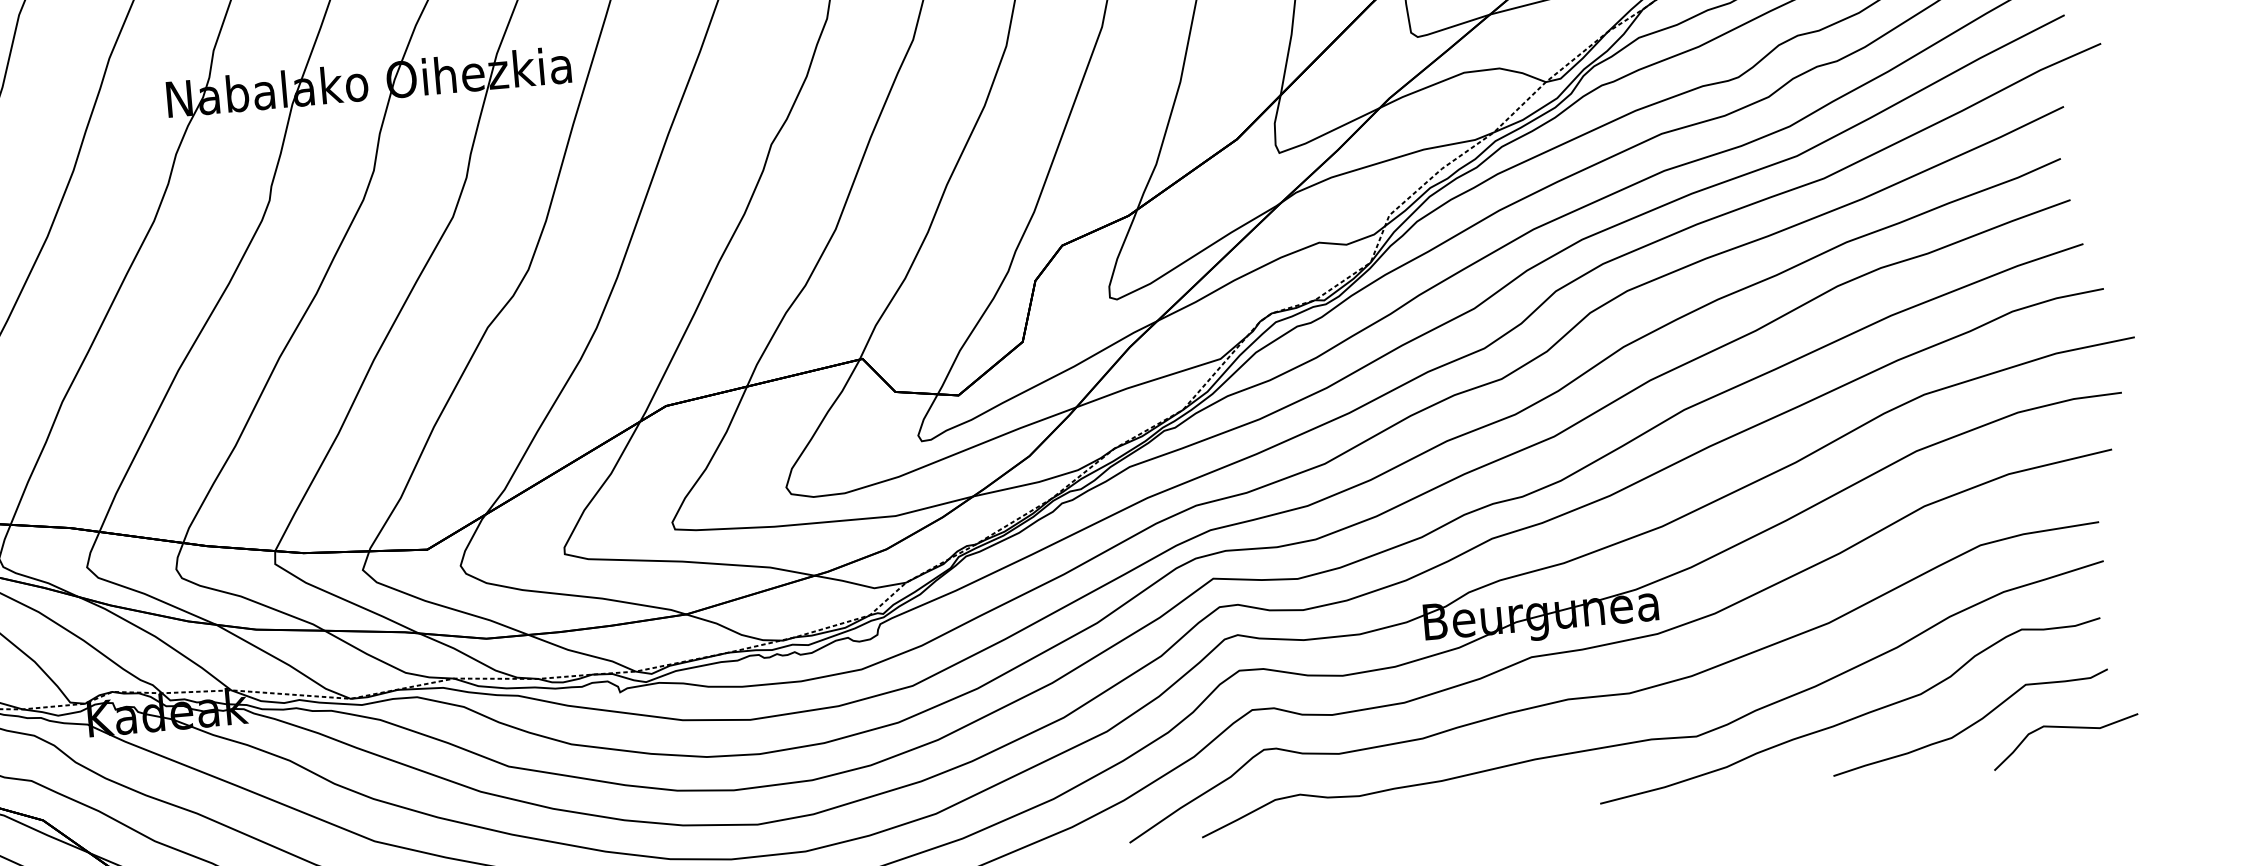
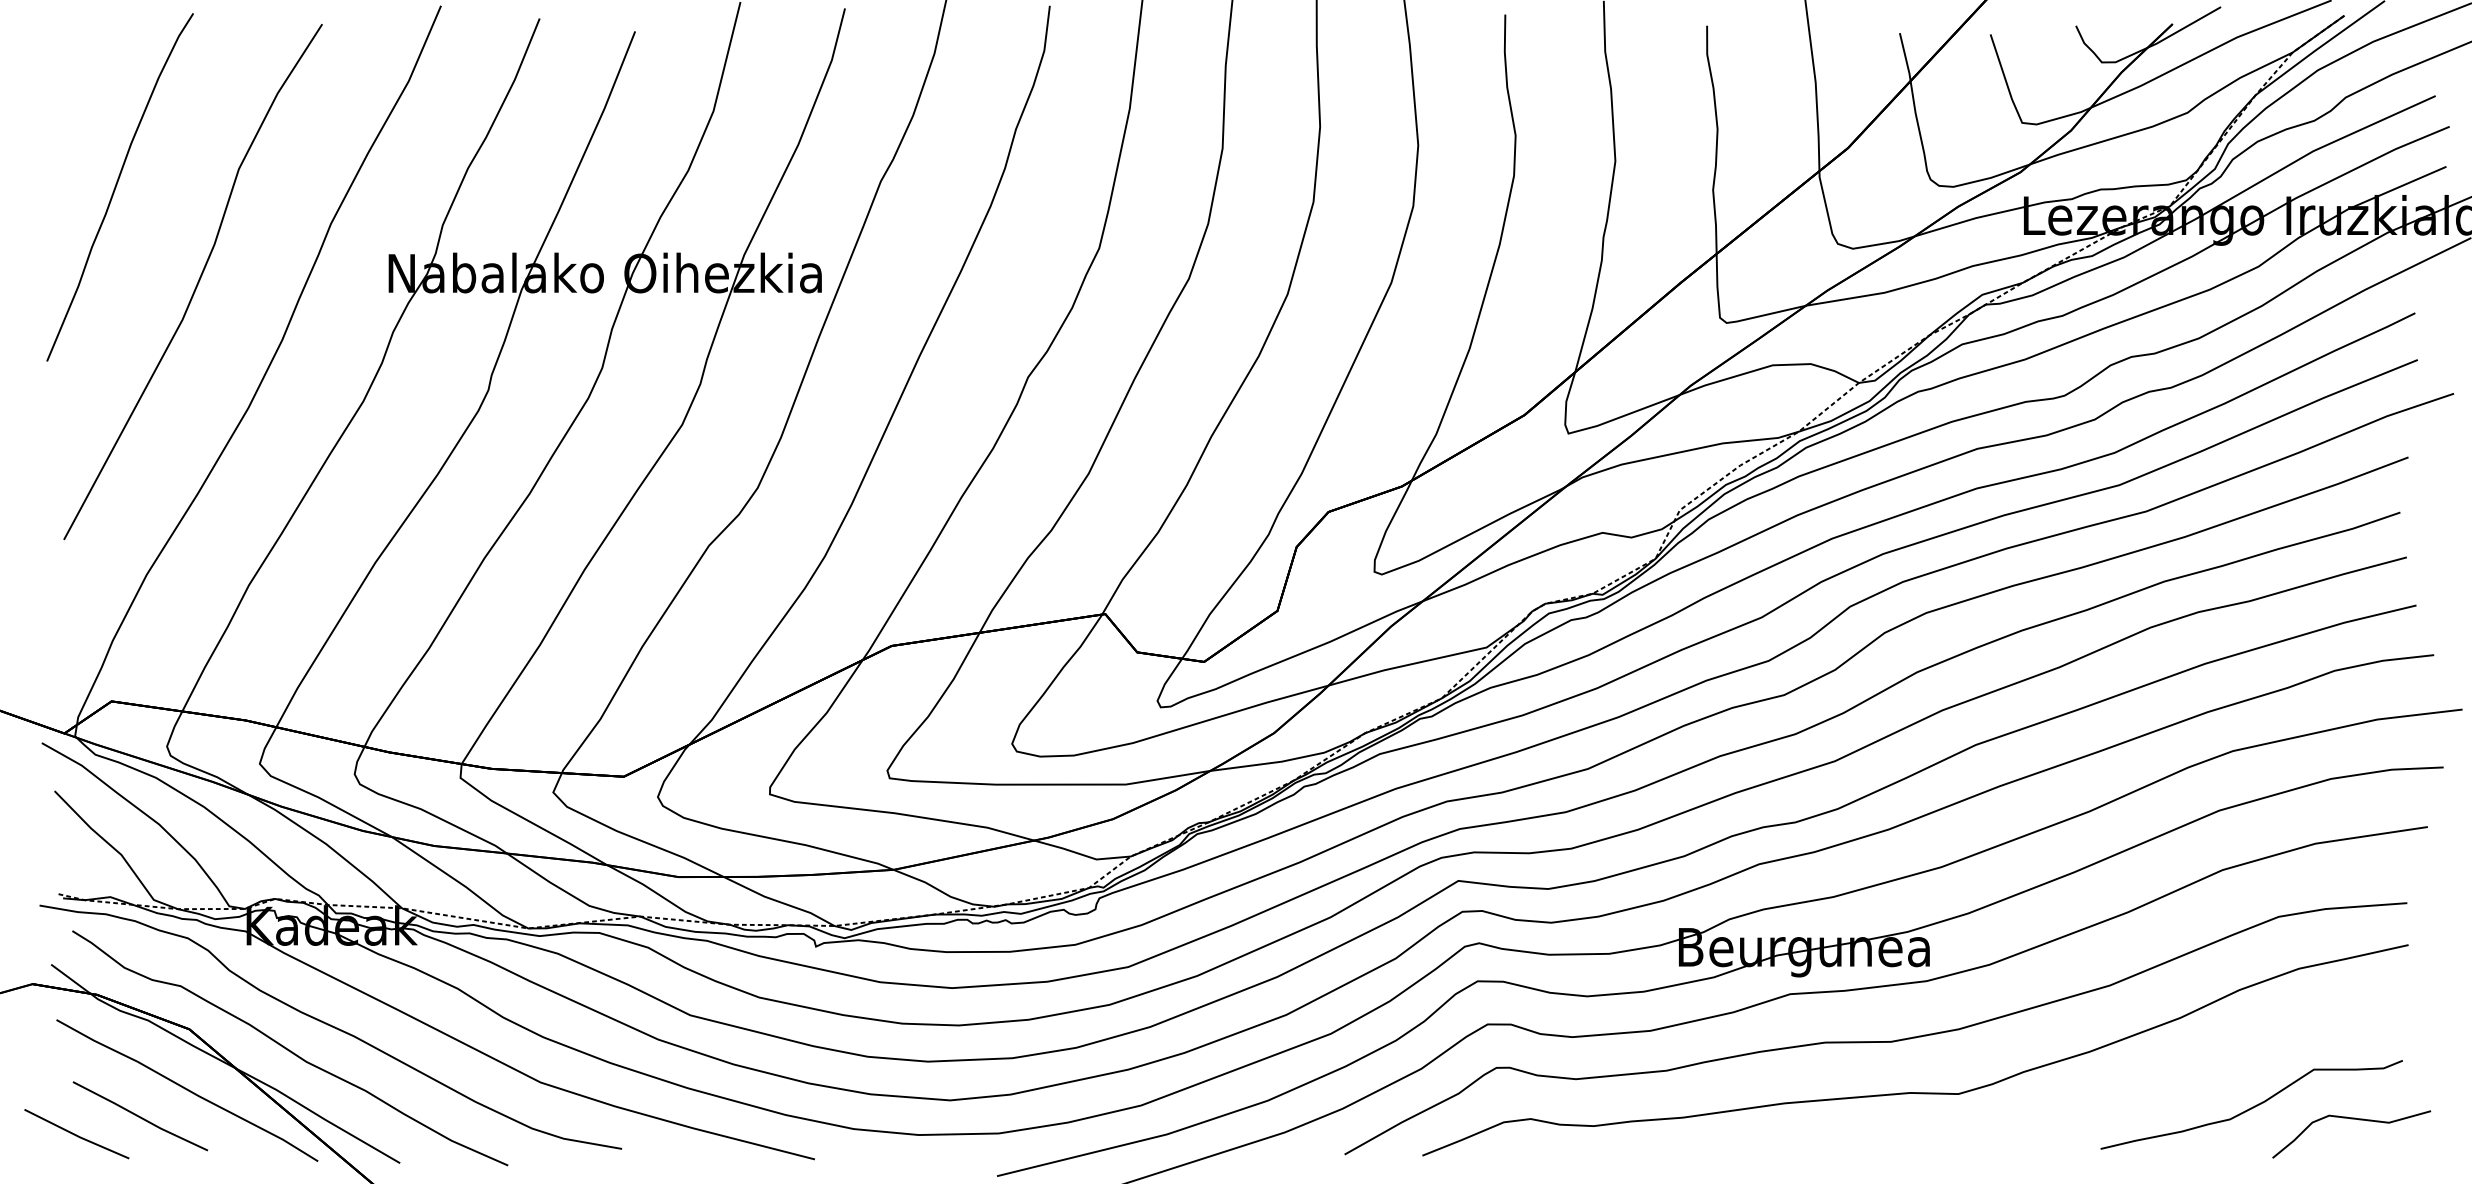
curve: (1852, 717) -> (2126, 1088), removed

